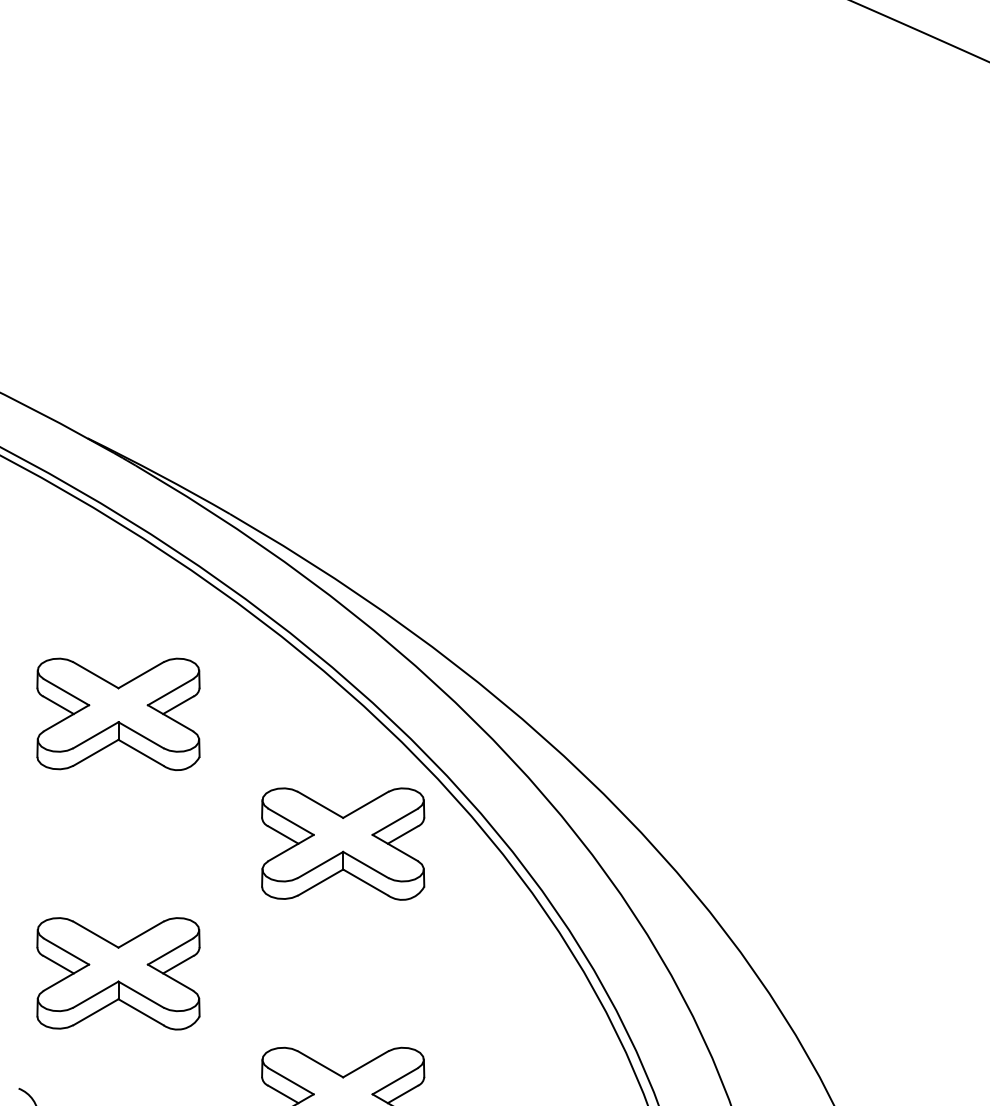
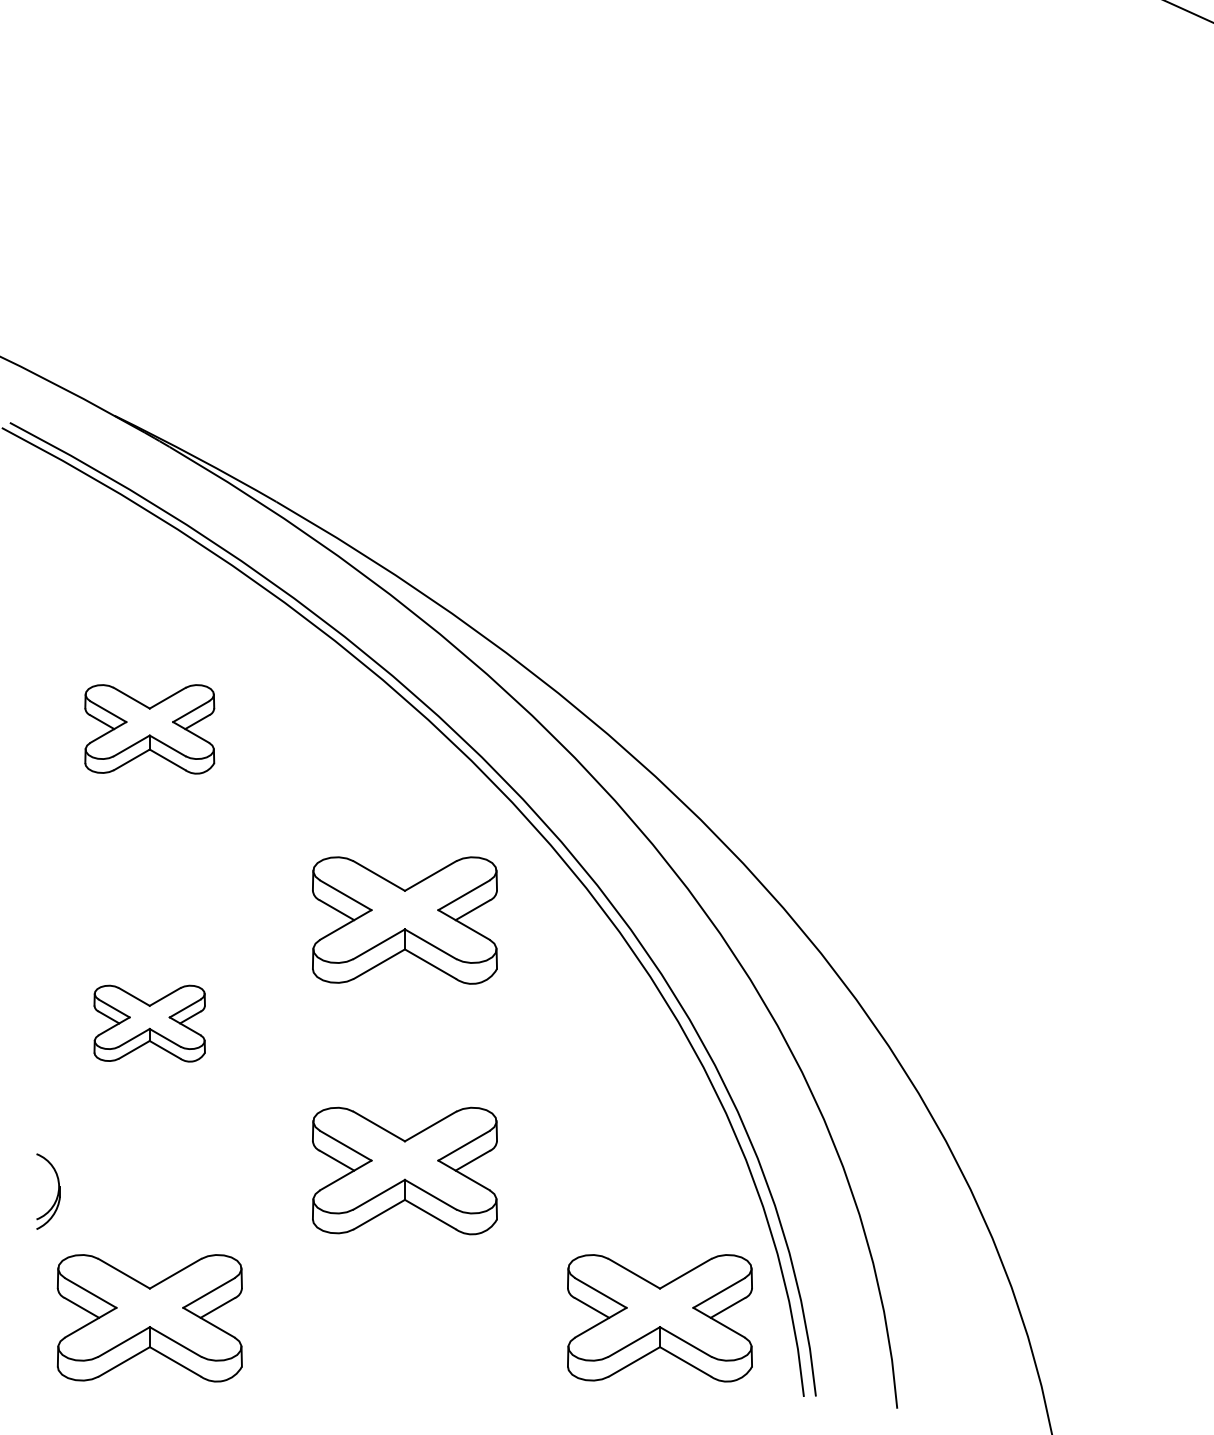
part: (118, 714) -> (149, 729), size x0.7
part: (342, 844) -> (404, 920), moved
part: (118, 973) -> (149, 1023), size x0.6

